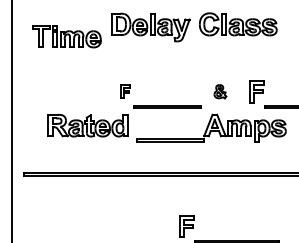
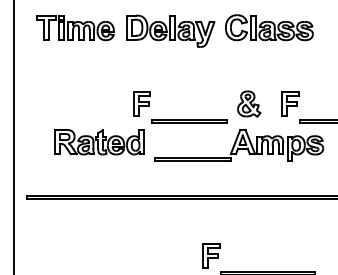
part: (66, 36) -> (75, 27), moved
part: (125, 91) -> (141, 103), size x1.67
part: (220, 91) -> (249, 103), size x1.67

